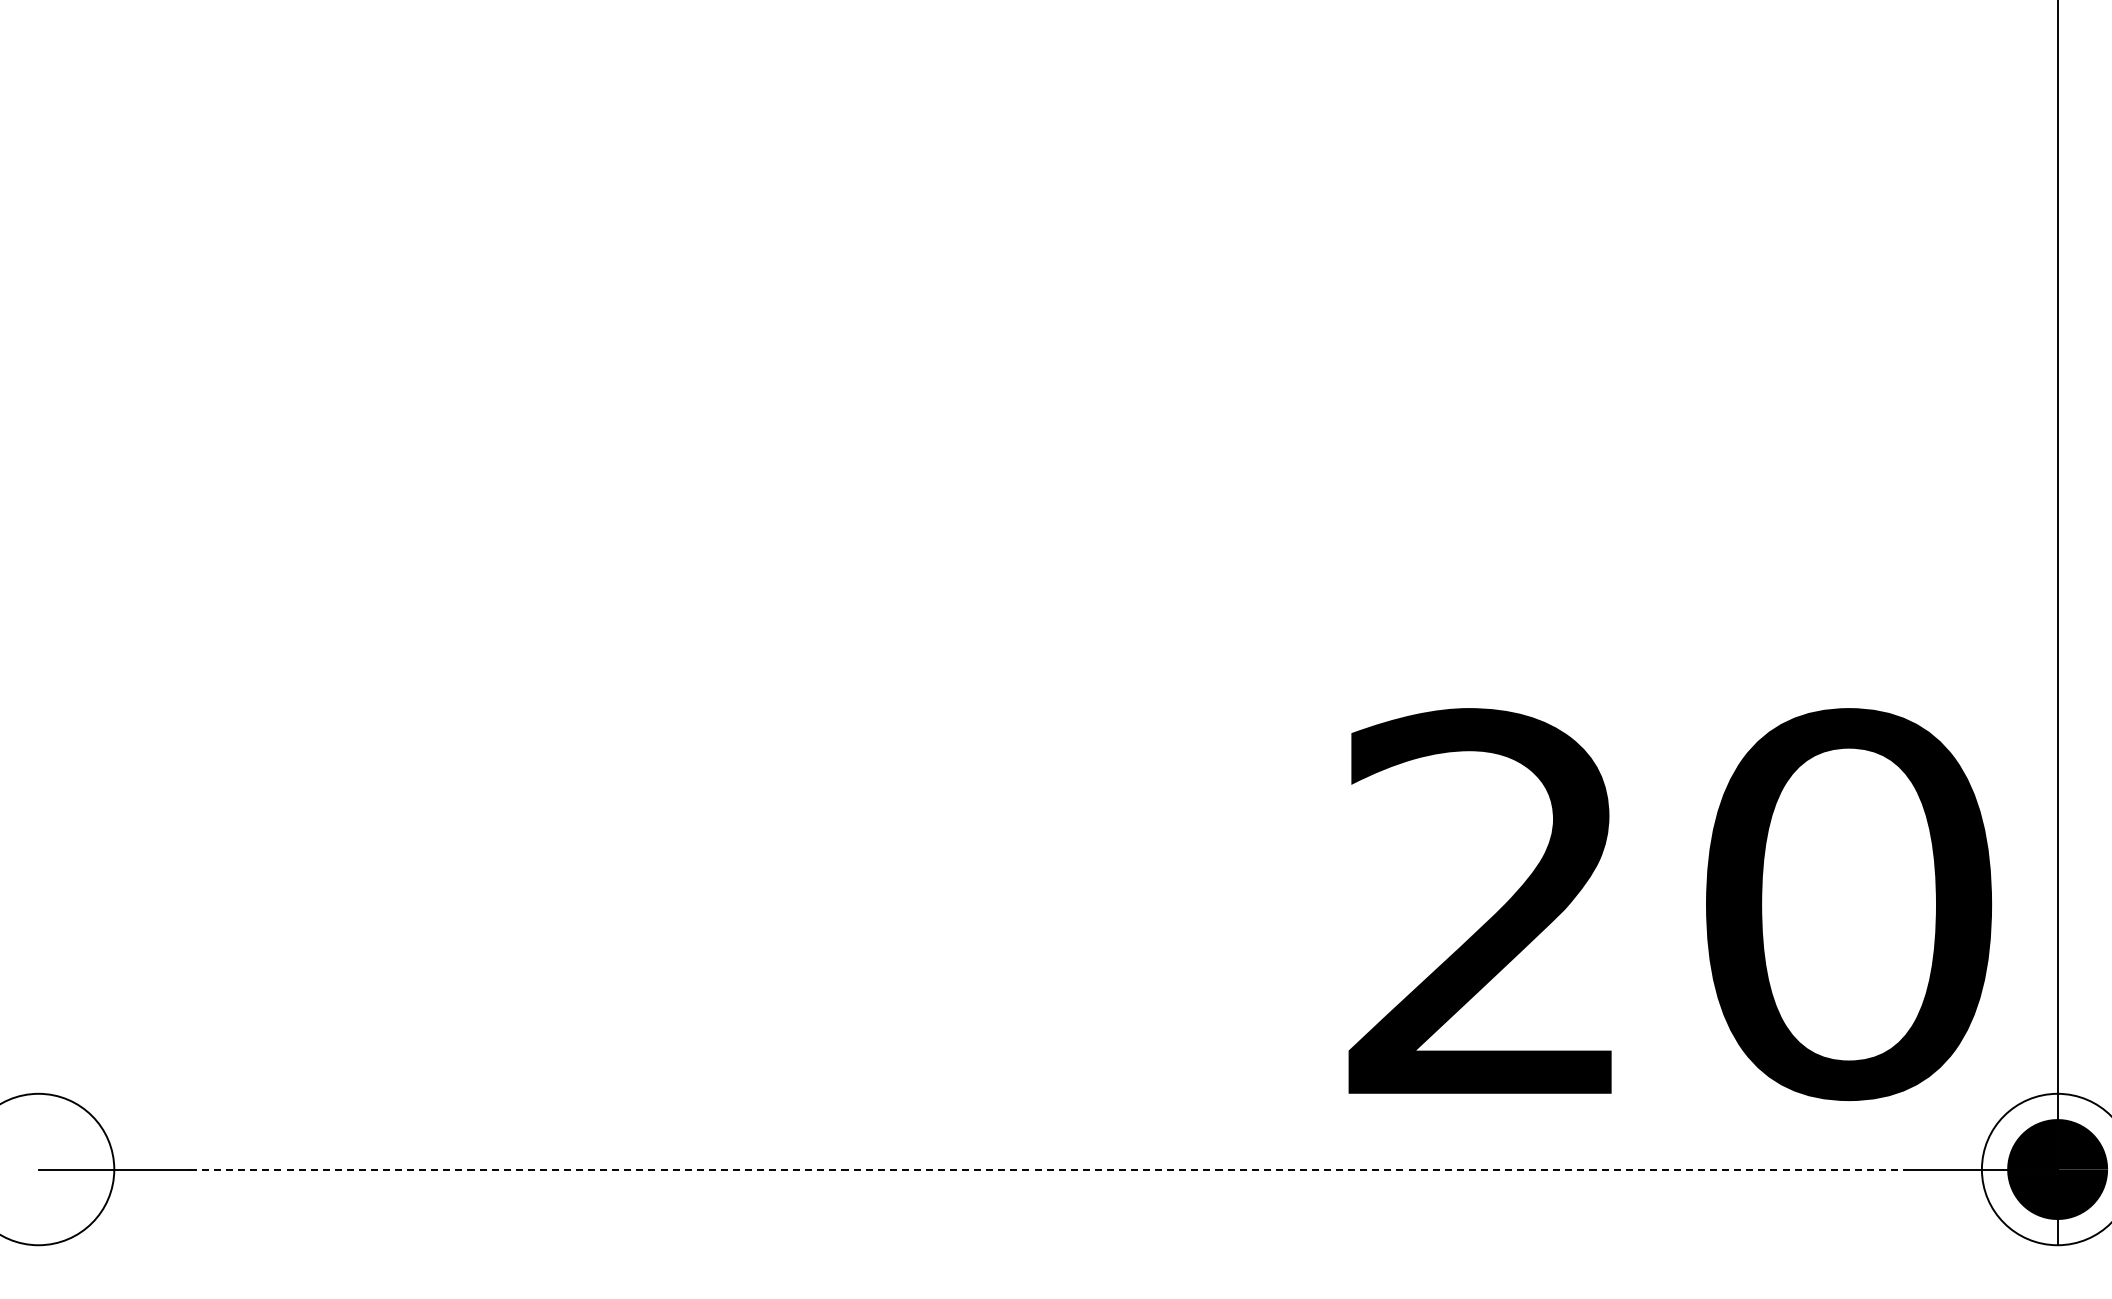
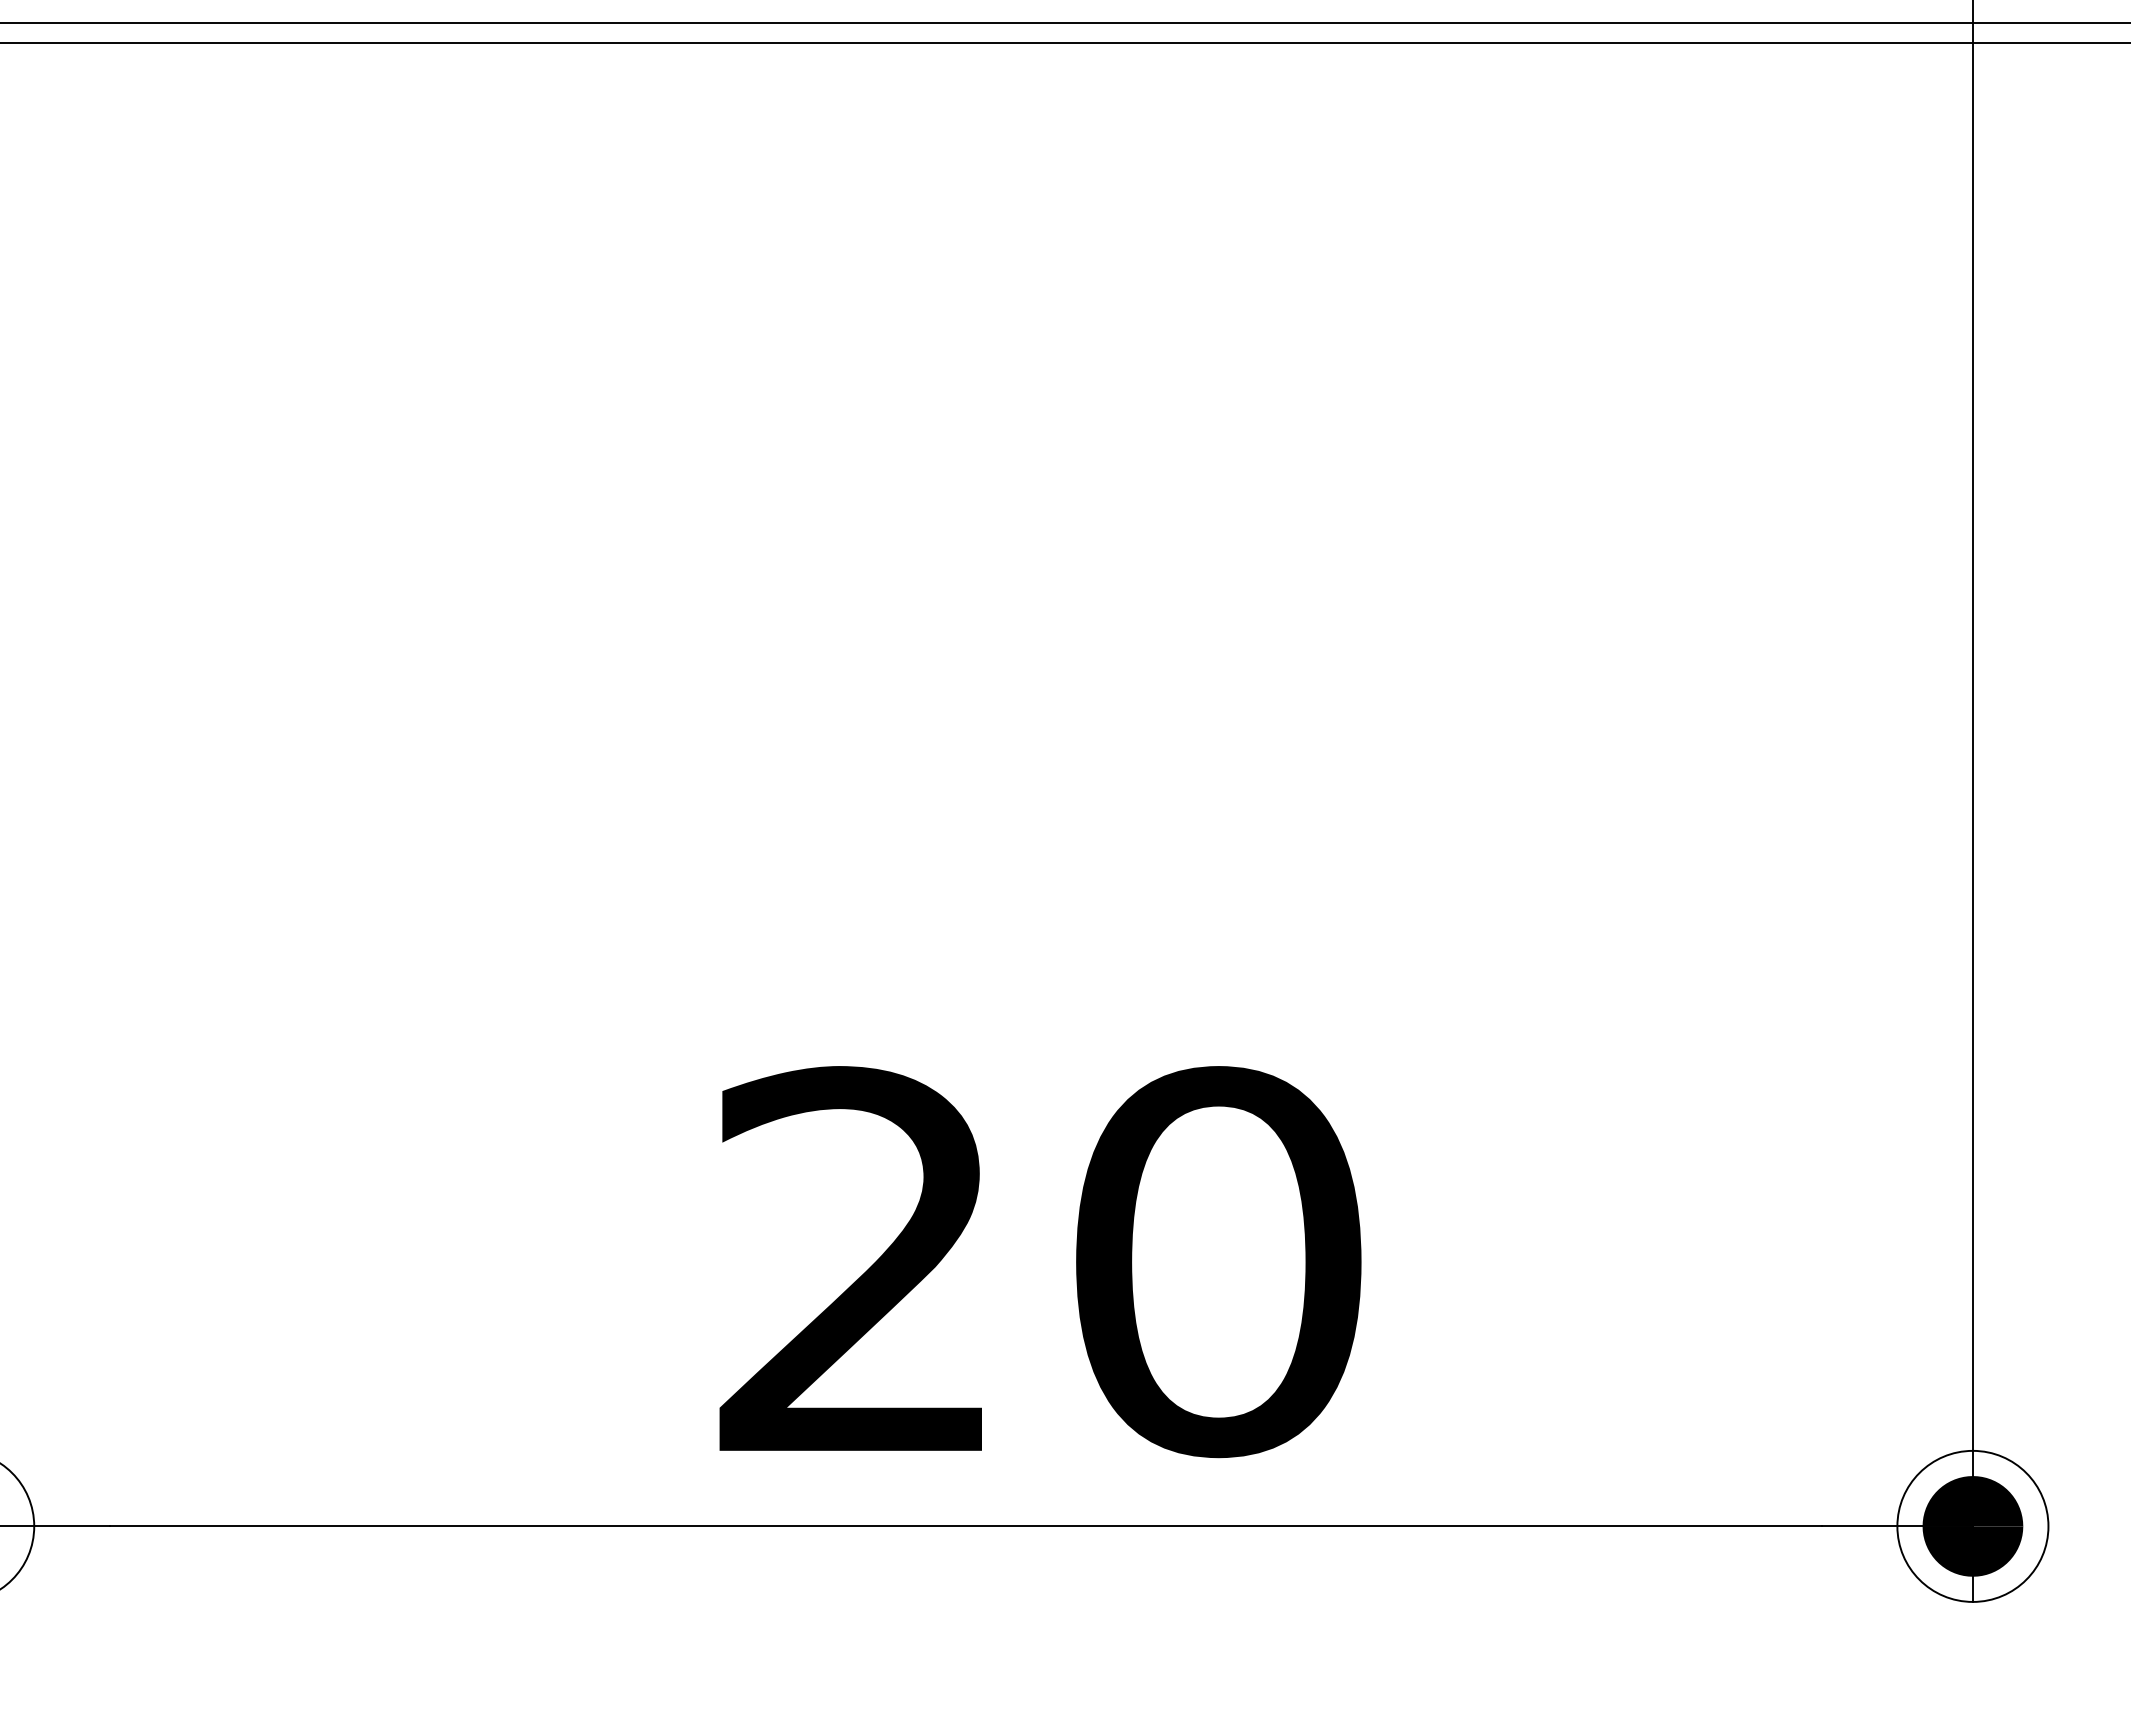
text: (1670, 904) -> (1040, 1262), moved
line: (1048, 1169) -> (966, 1526), dashed -> solid

